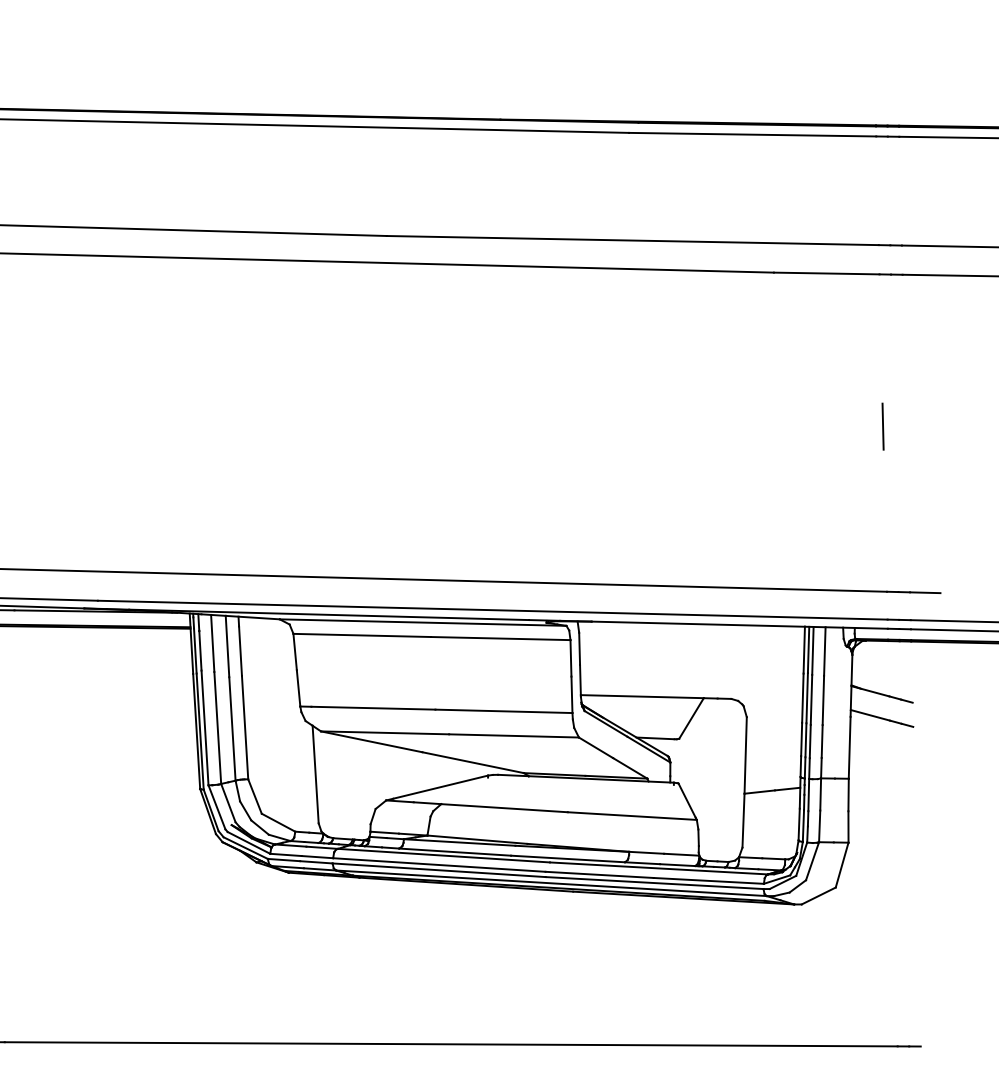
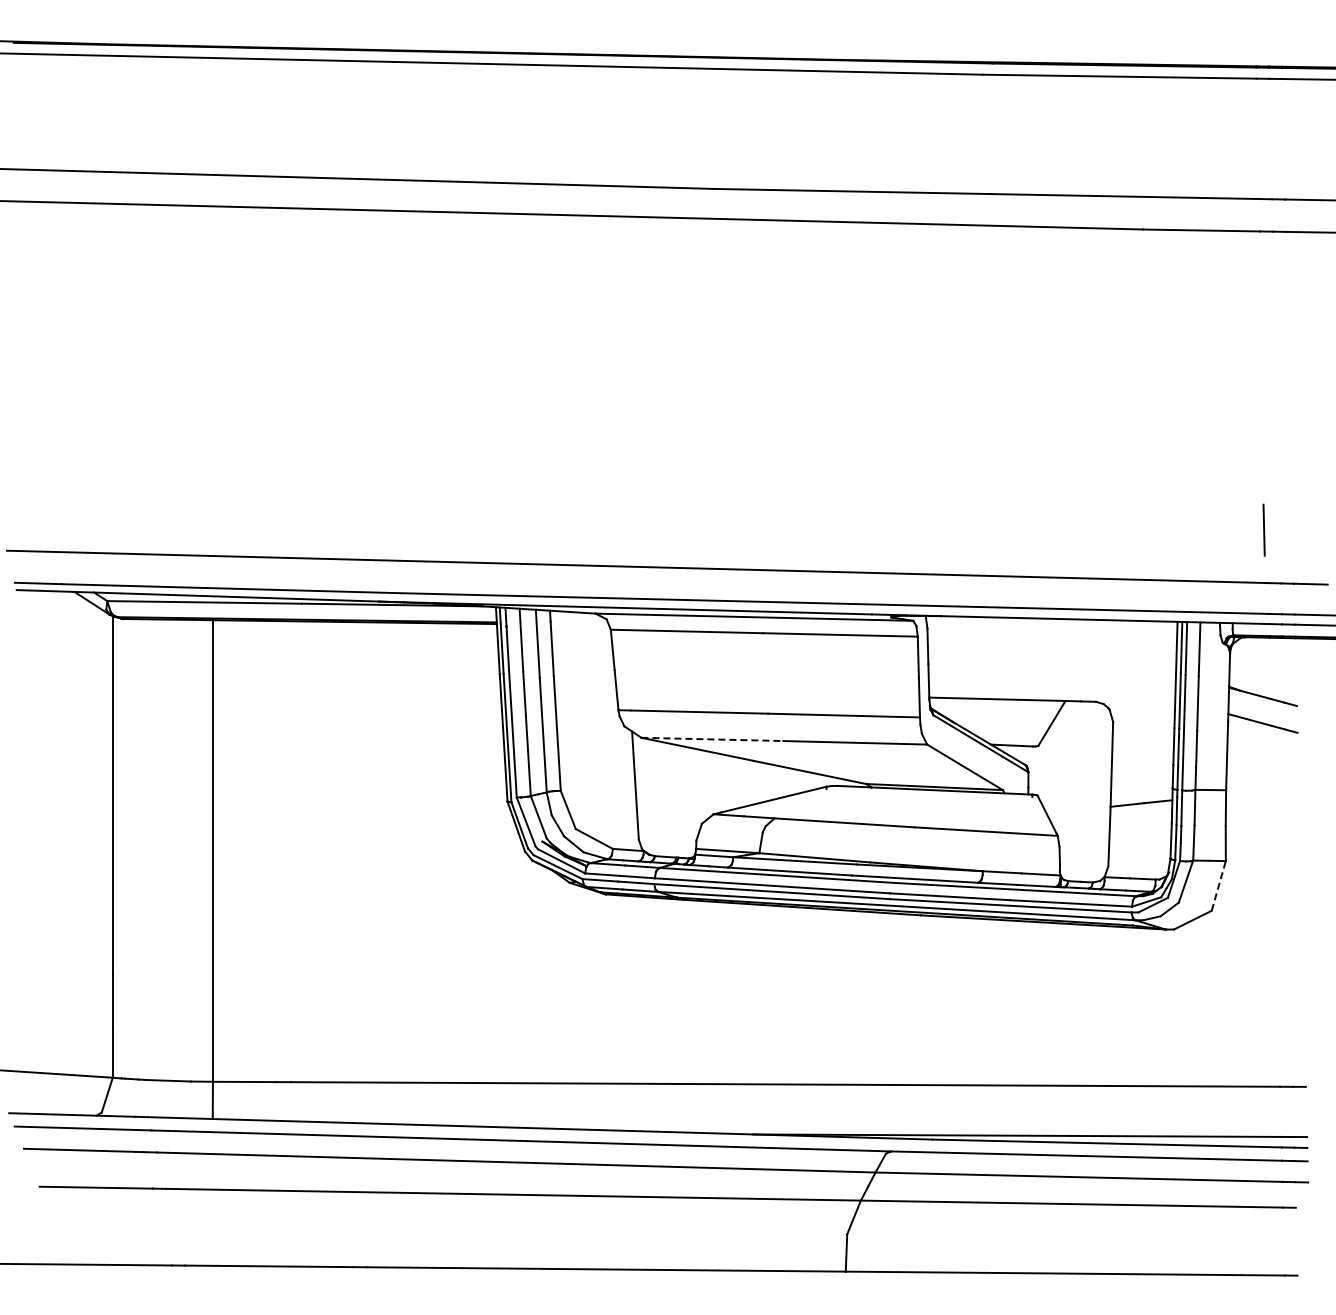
line: (882, 426) -> (1263, 529), moved
line: (385, 732) -> (712, 739), solid -> dashed
line: (841, 864) -> (1218, 885), solid -> dashed

